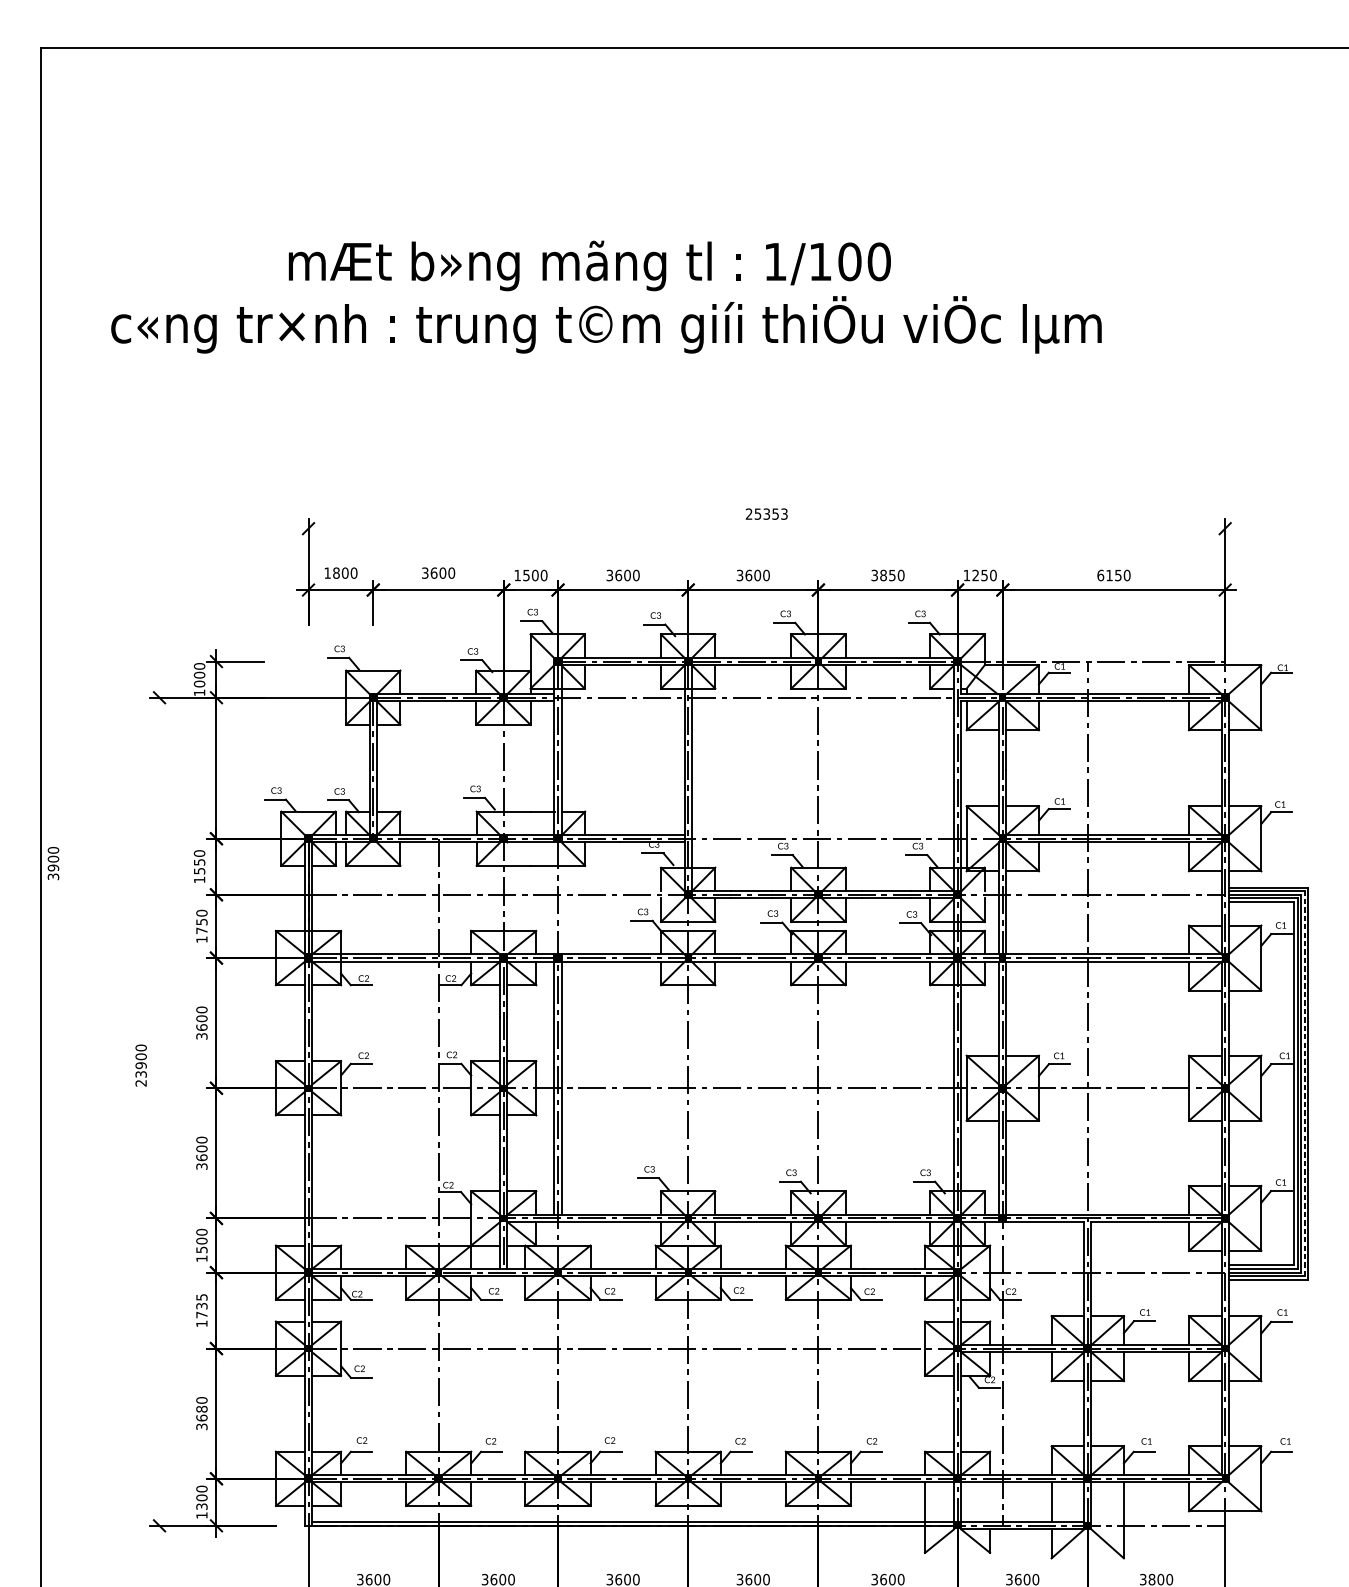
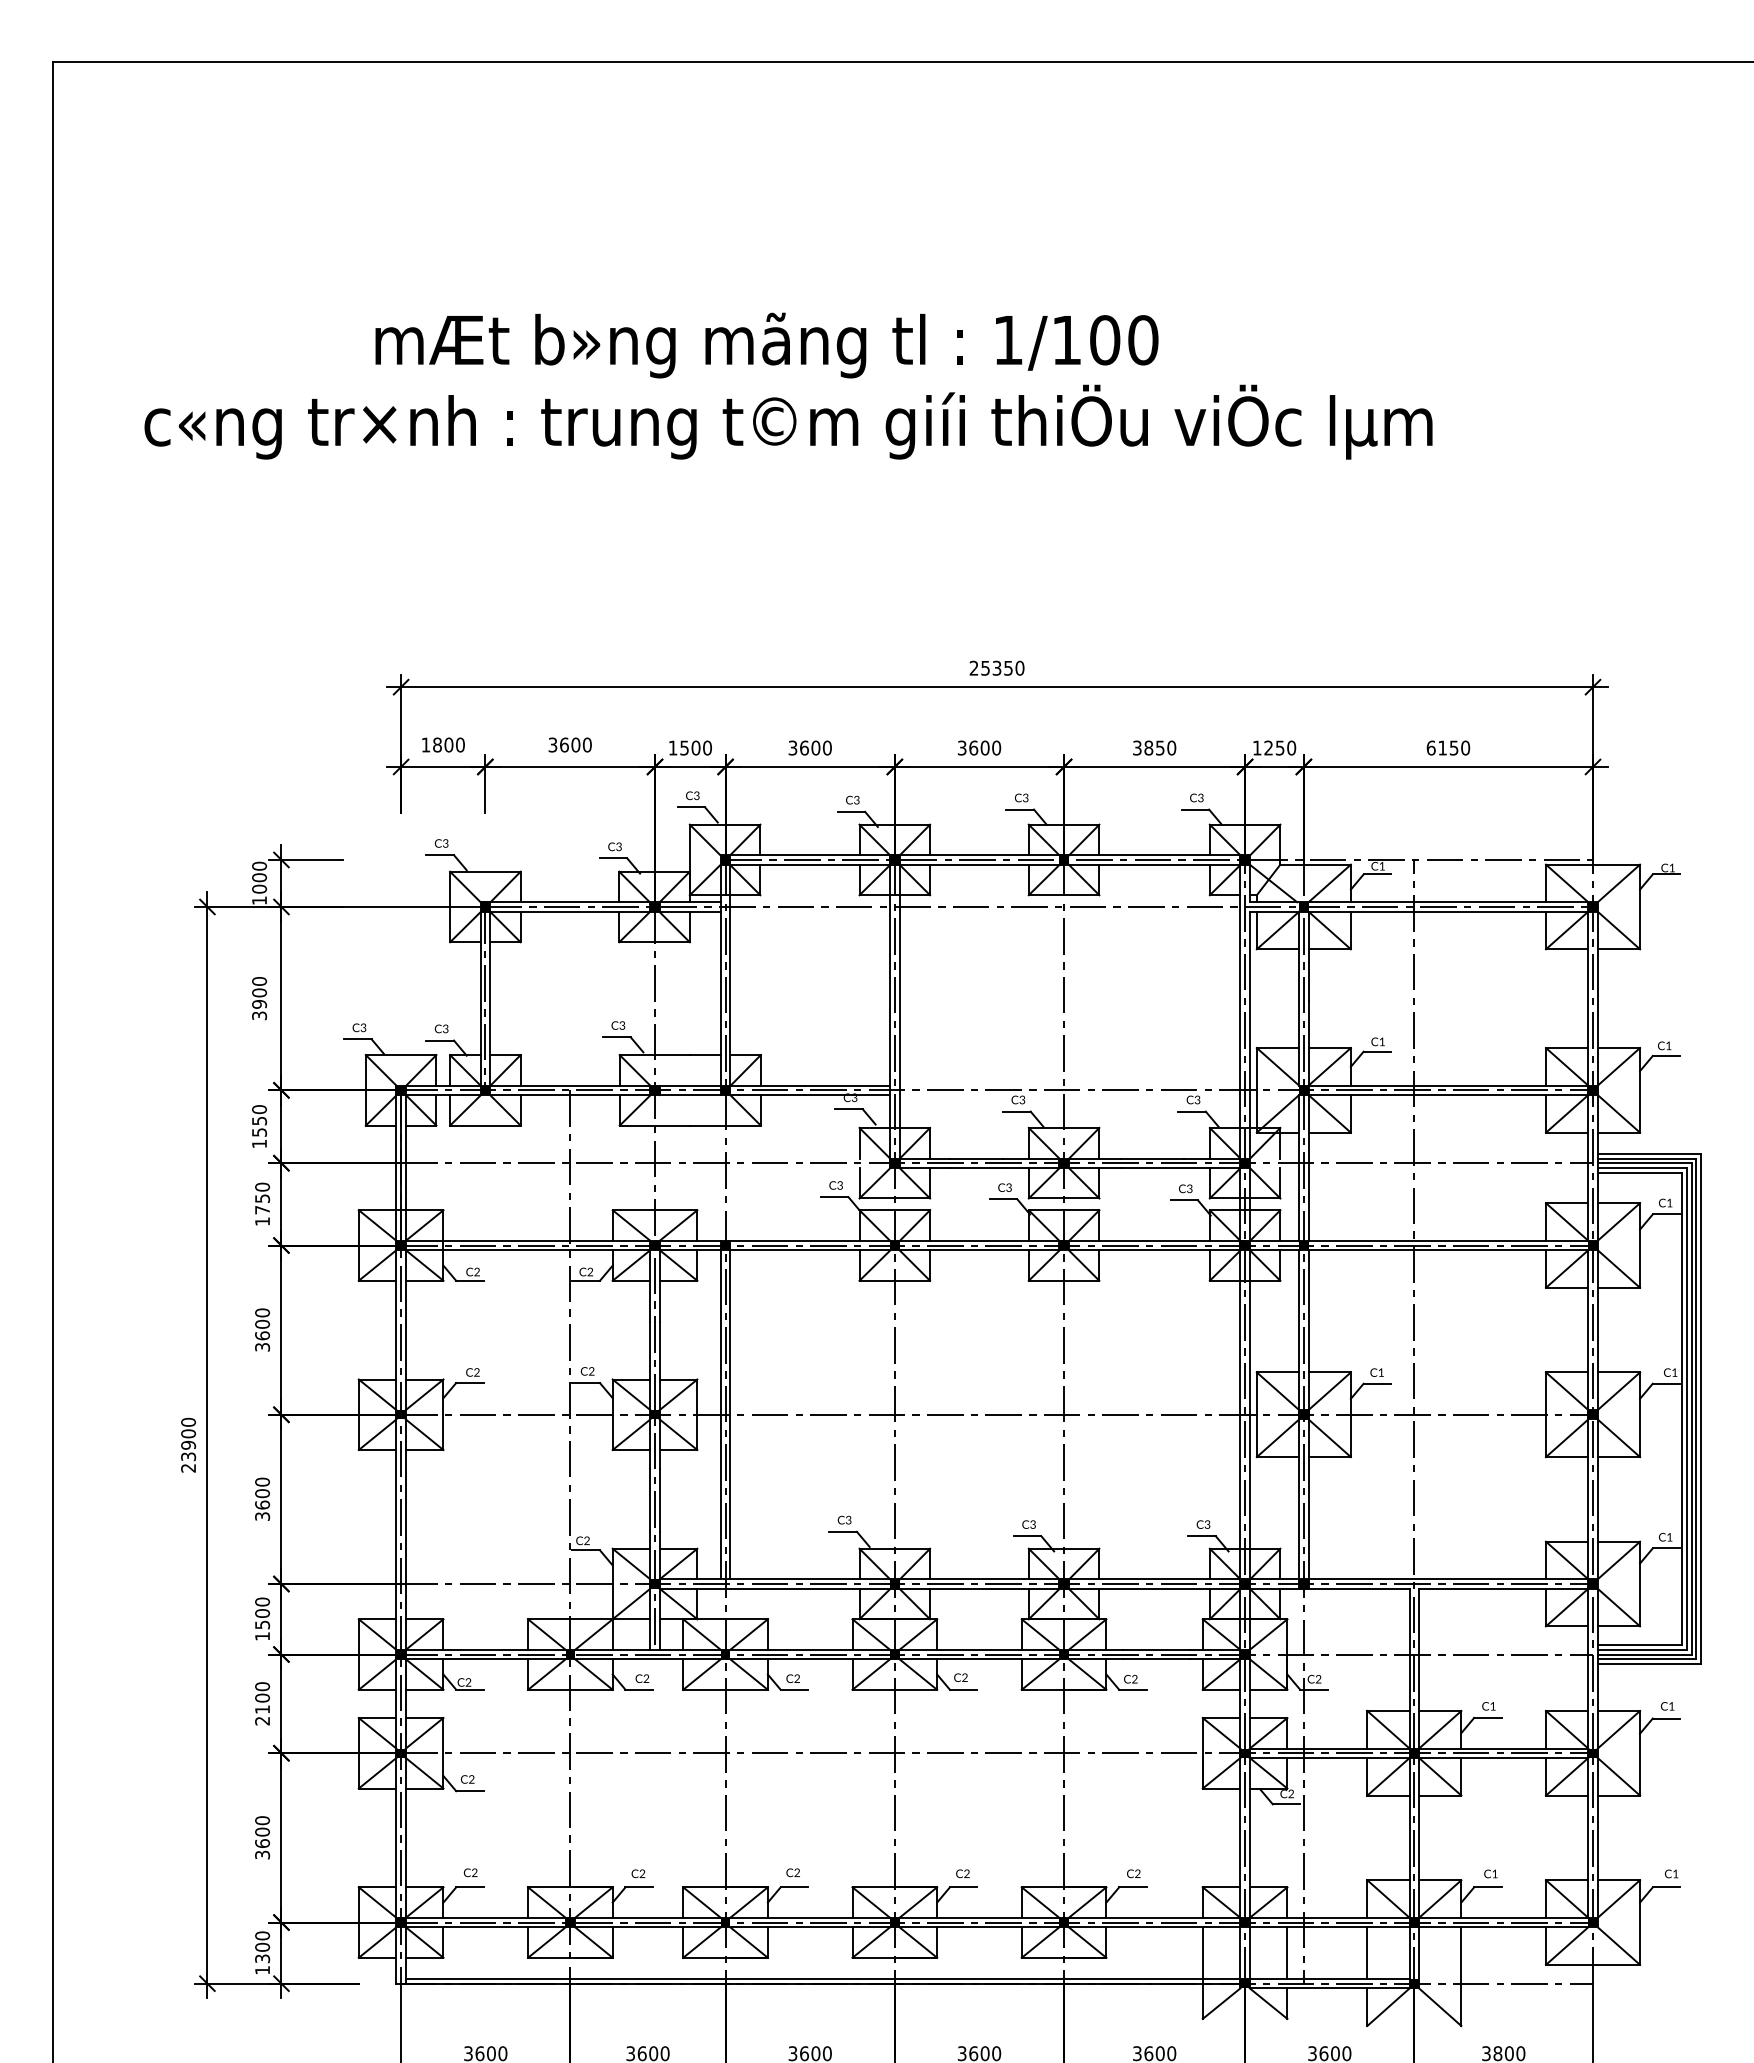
text: (784, 513) -> (1019, 667), 25353 -> 25350
line: (766, 528) -> (996, 687), added
text: (53, 863) -> (259, 998), moved
text: (141, 1064) -> (188, 1444), moved
line: (1304, 1083) -> (1696, 1408), dashed -> solid
line: (159, 1111) -> (207, 1445), added
text: (201, 1310) -> (262, 1703), 1735 -> 2100
text: (201, 1408) -> (262, 1831), 3680 -> 3600
line: (990, 1501) -> (1287, 1952), added

